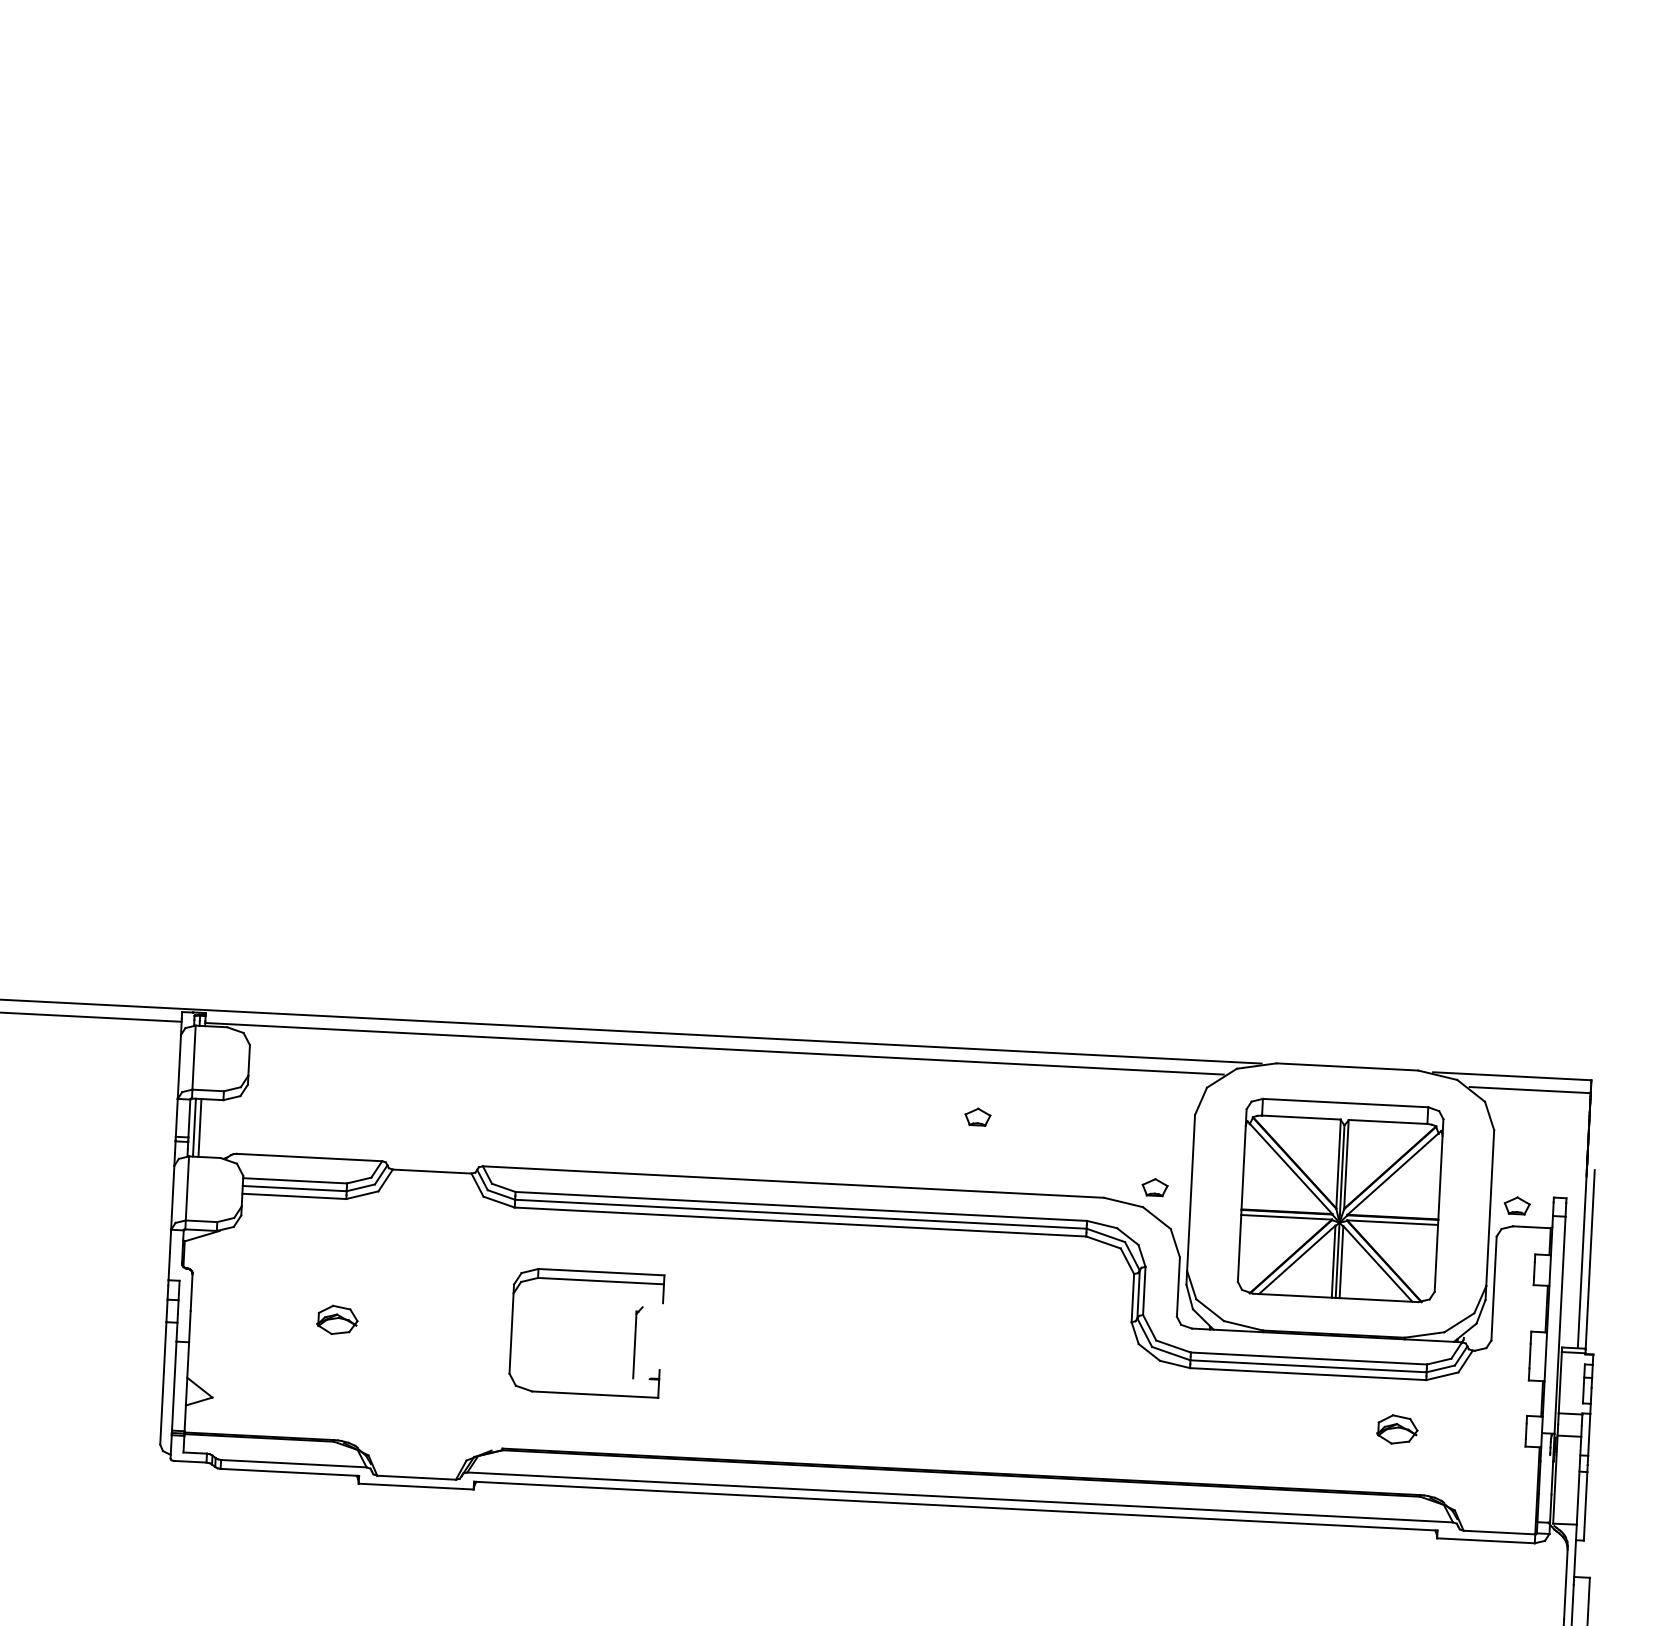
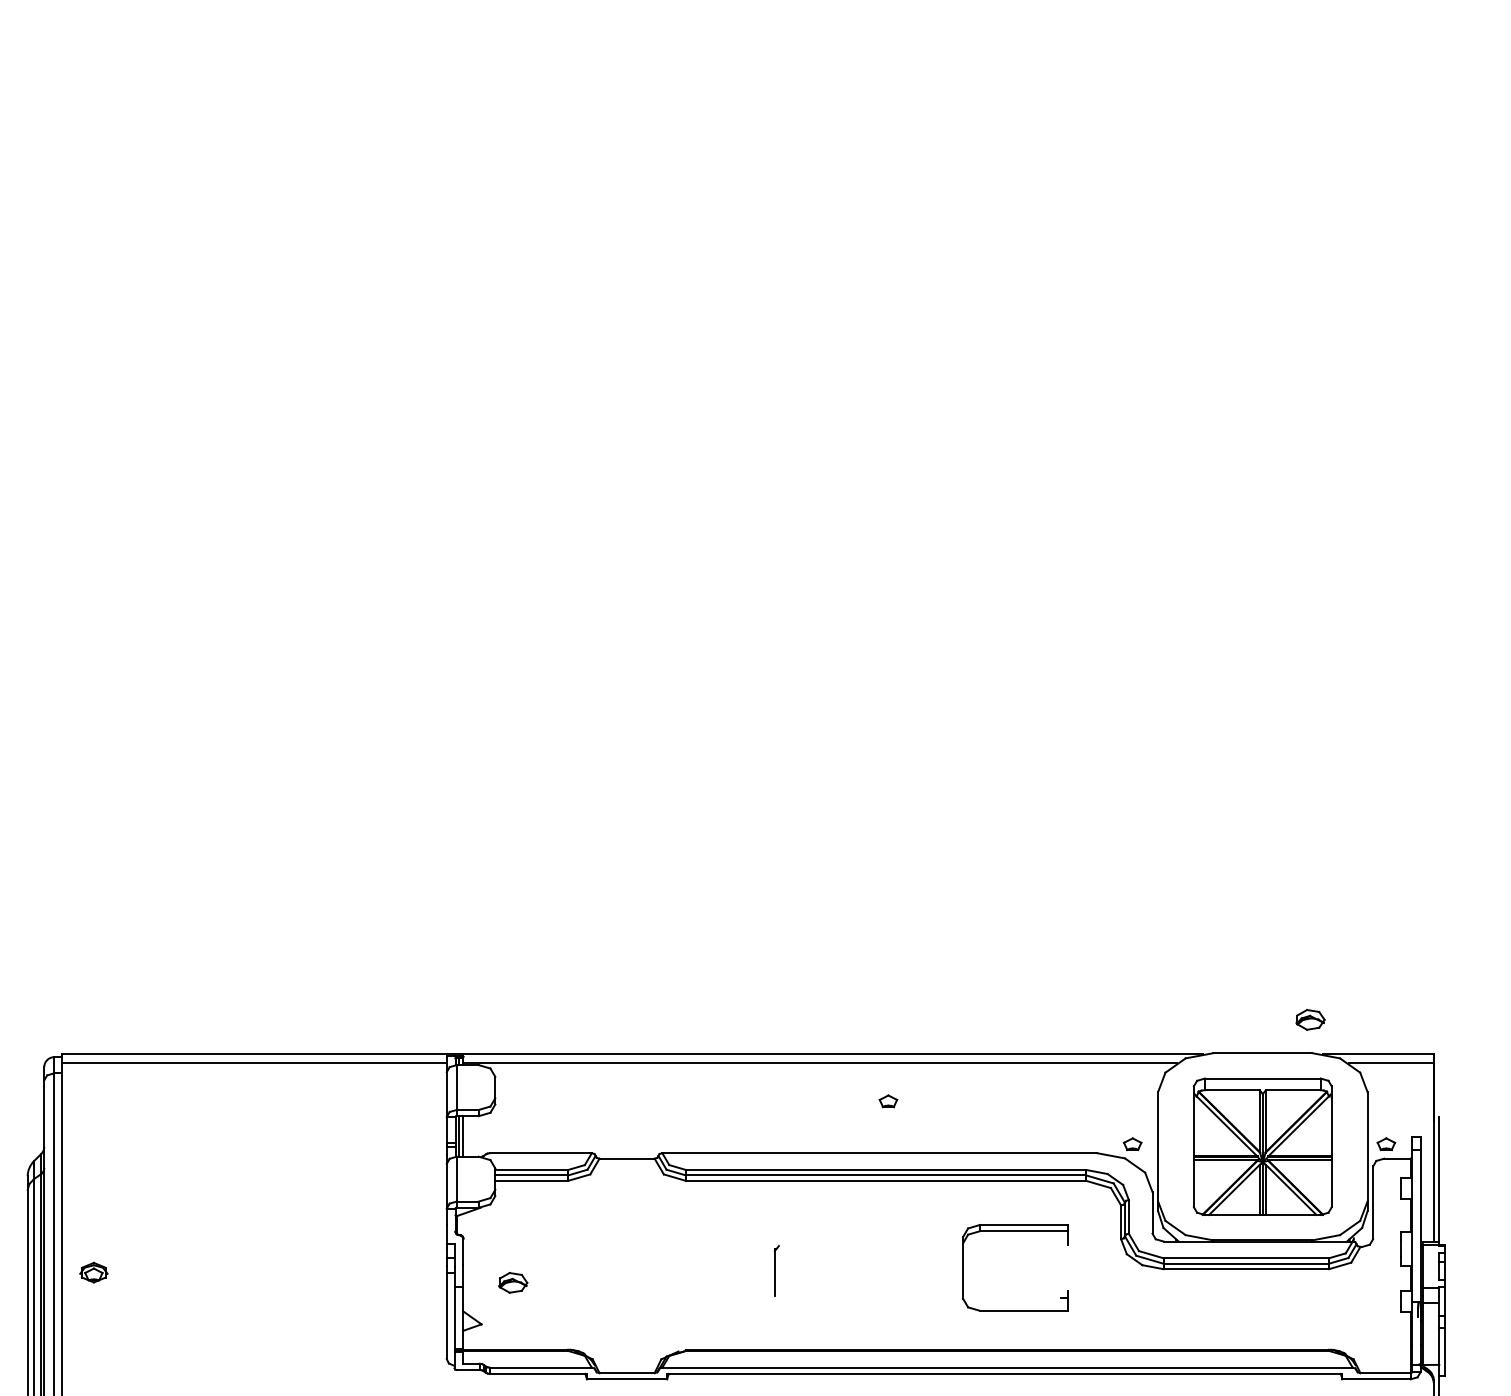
part: (977, 1117) -> (888, 1101), moved
part: (588, 1280) -> (1015, 1231), moved
part: (337, 1319) -> (513, 1282), moved
part: (1397, 1429) -> (1310, 1019), moved

